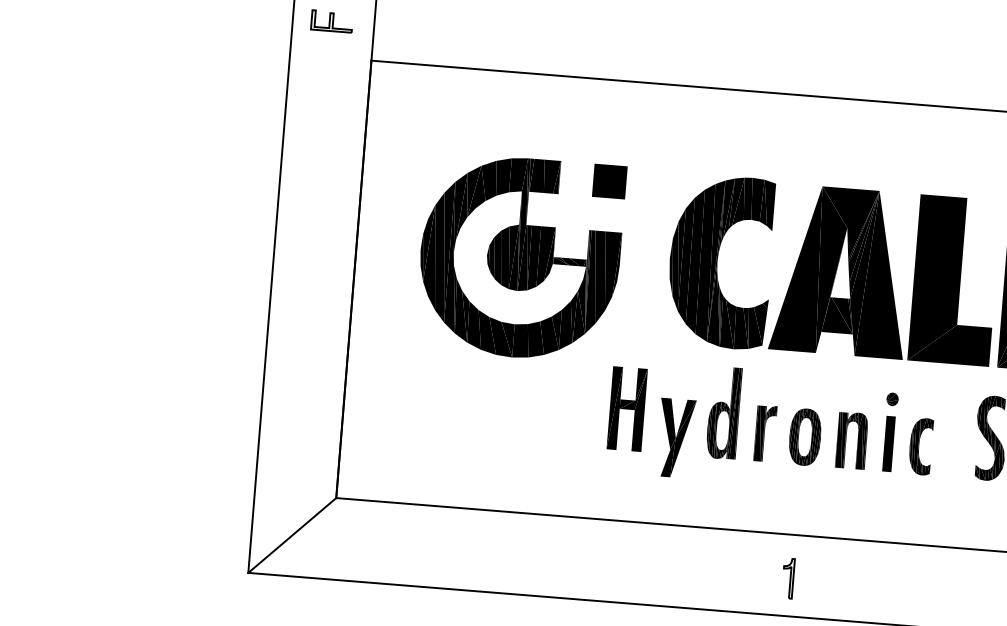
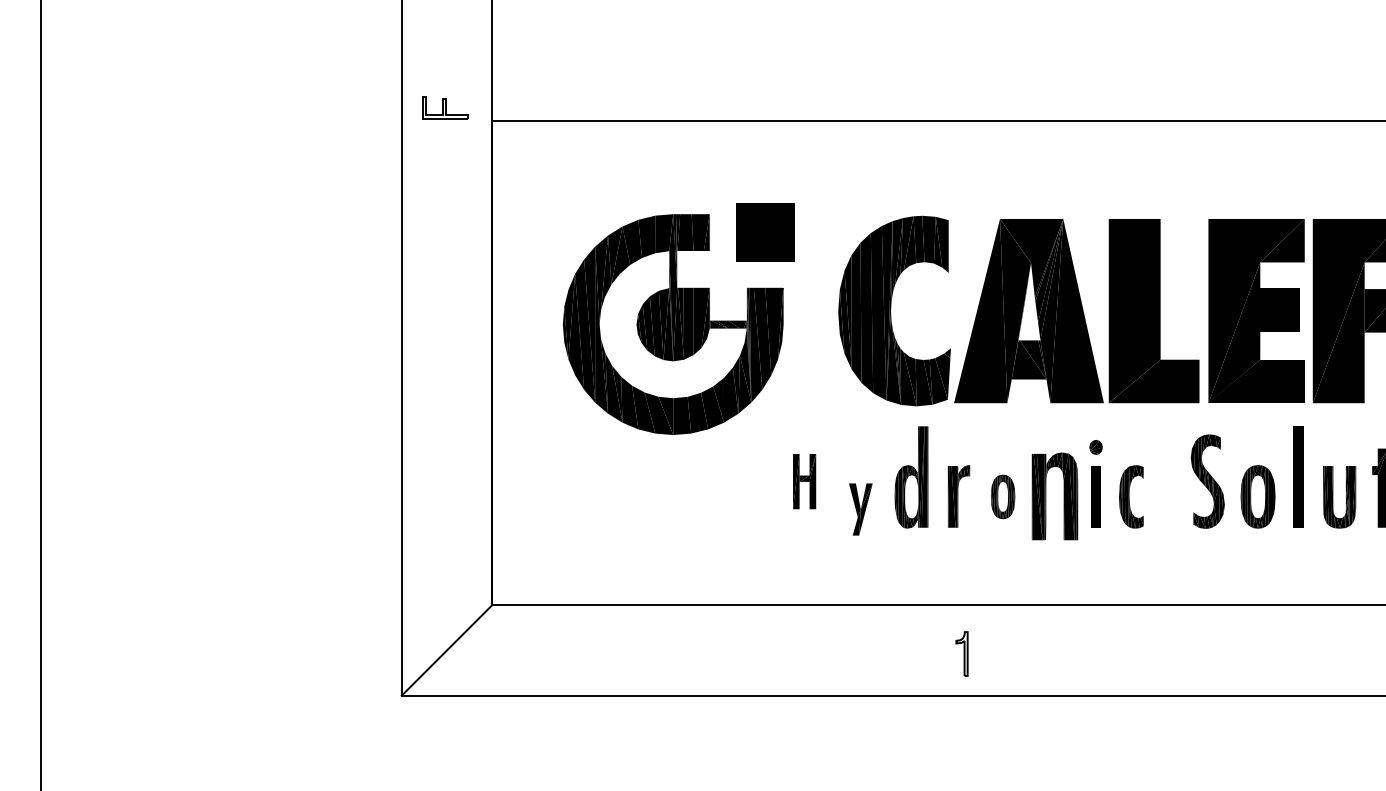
part: (332, 21) -> (445, 107), moved
part: (610, 181) -> (765, 232), size x1.6
part: (627, 408) -> (804, 481), size x0.6
part: (804, 436) -> (1002, 496), size x0.7
part: (675, 438) -> (860, 509), size x0.6
part: (851, 440) -> (1054, 496), size x1.4
part: (787, 577) -> (961, 653), moved

